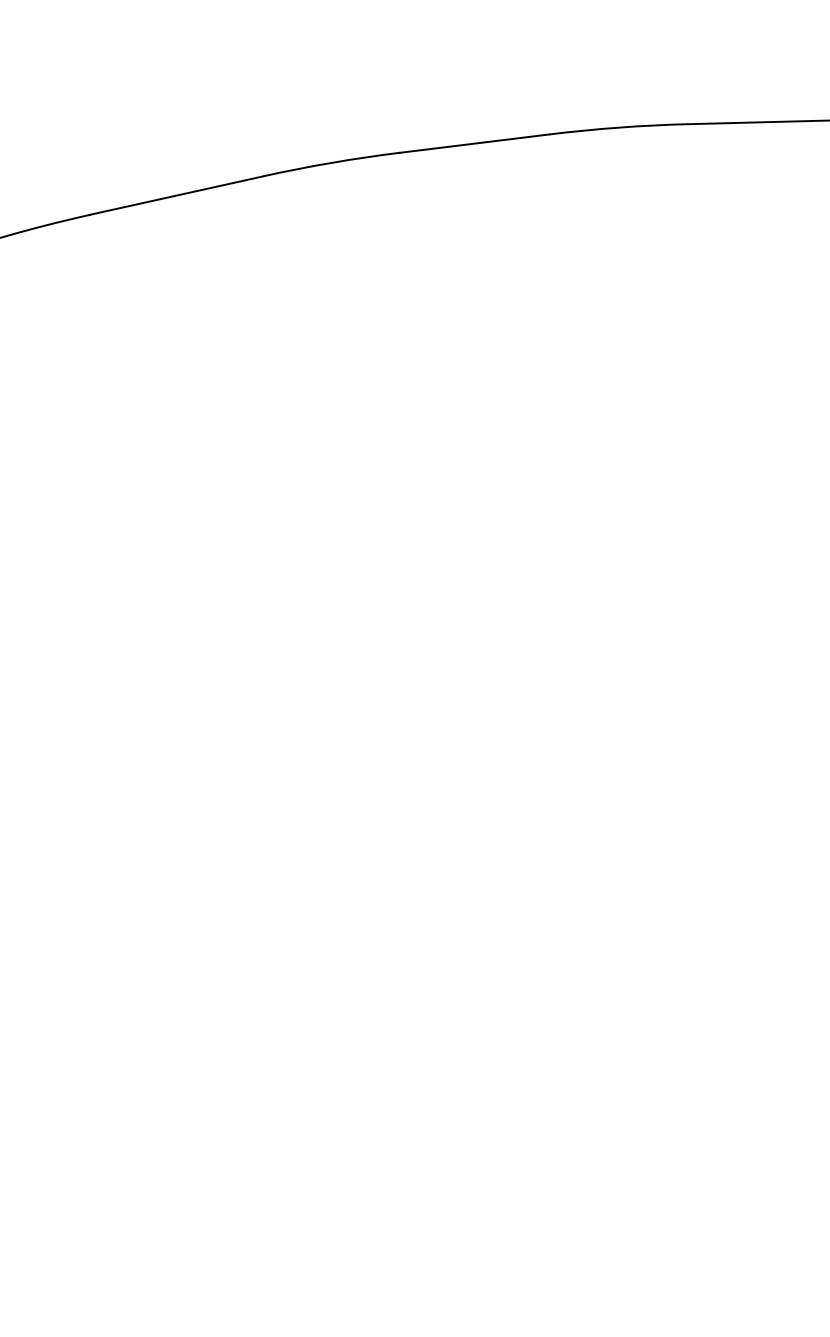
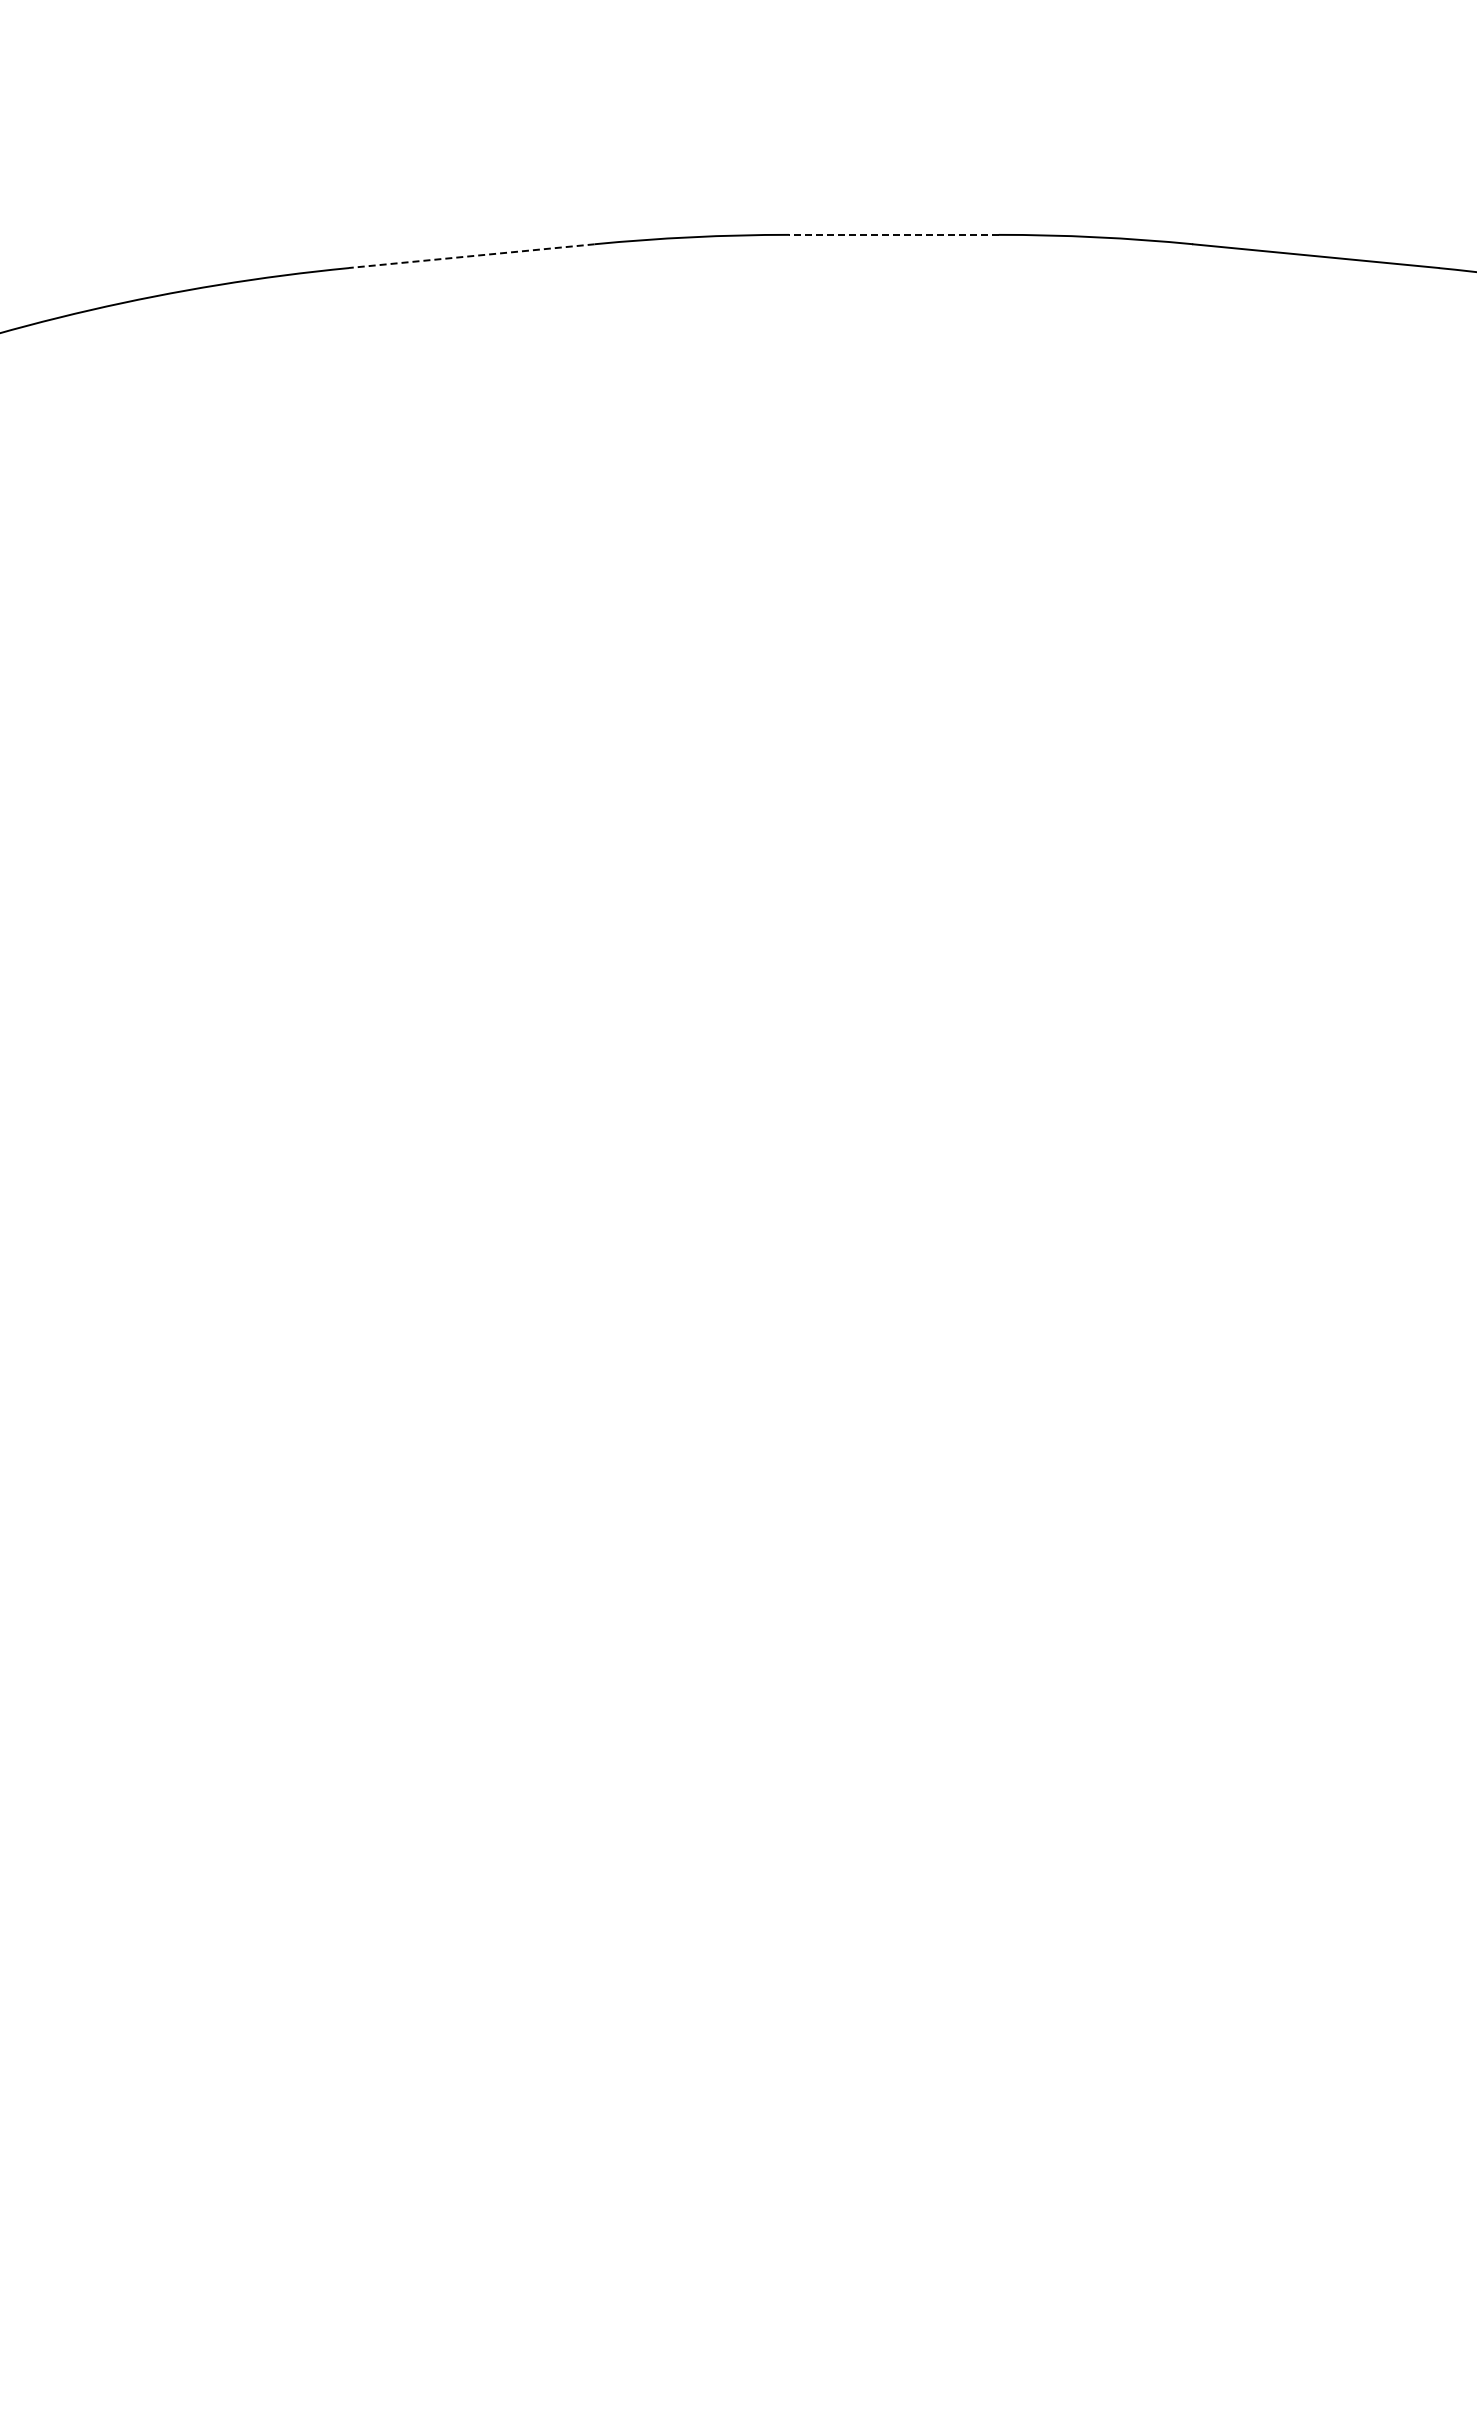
line: (474, 143) -> (893, 234), solid -> dashed
line: (176, 195) -> (471, 256), solid -> dashed

